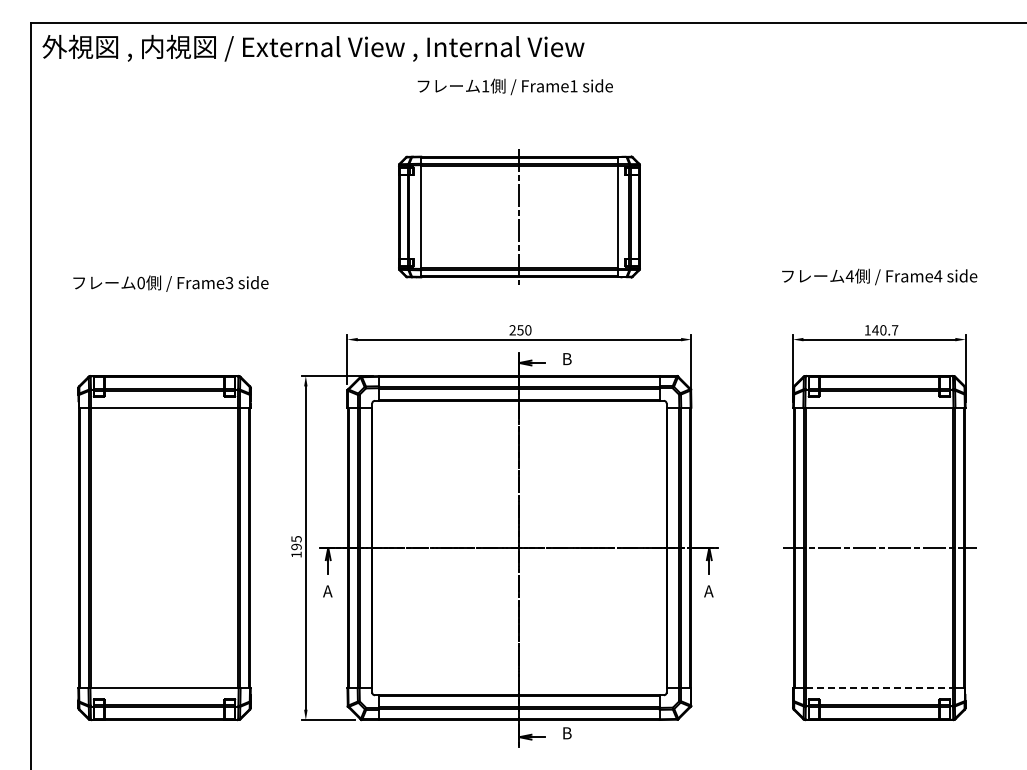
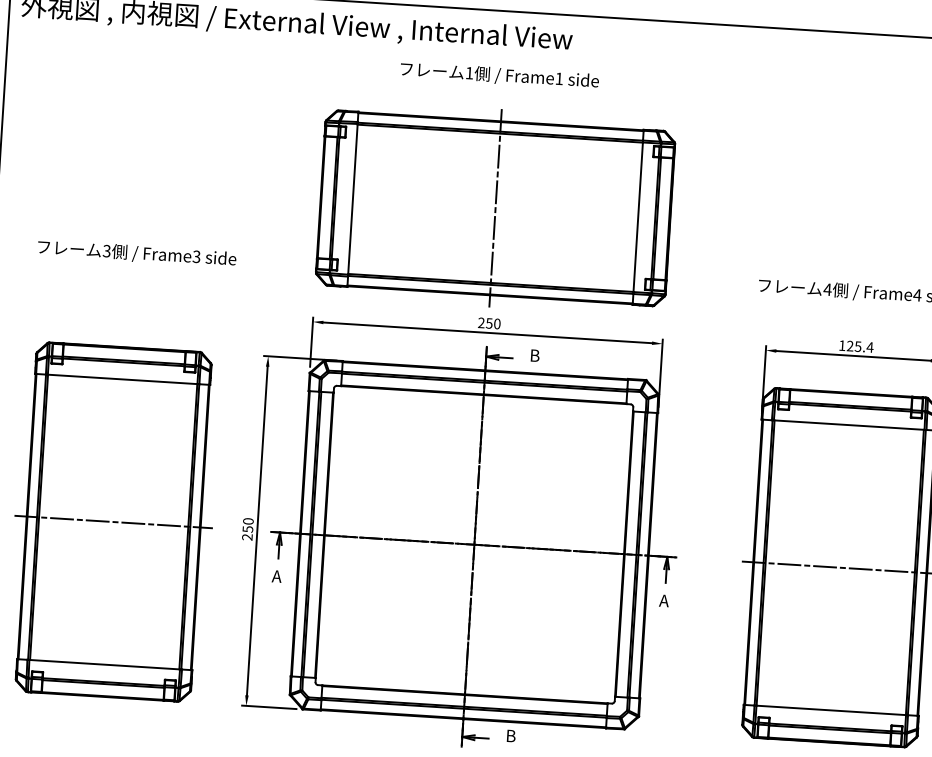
part: (519, 216) -> (495, 207), size x1.43
text: (140, 283) -> (106, 251), 0 -> 3
text: (885, 330) -> (860, 347), 140.7 -> 125.4
text: (296, 546) -> (247, 528), 195 -> 250
line: (164, 548) -> (113, 522), added
line: (879, 688) -> (831, 710), dashed -> solid

